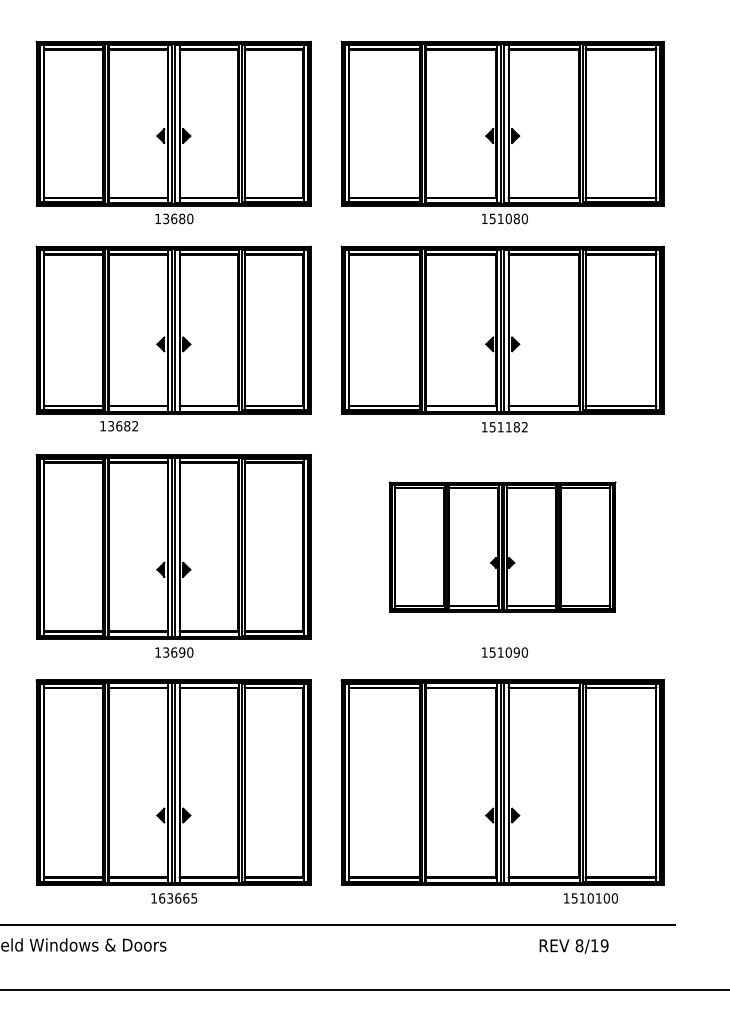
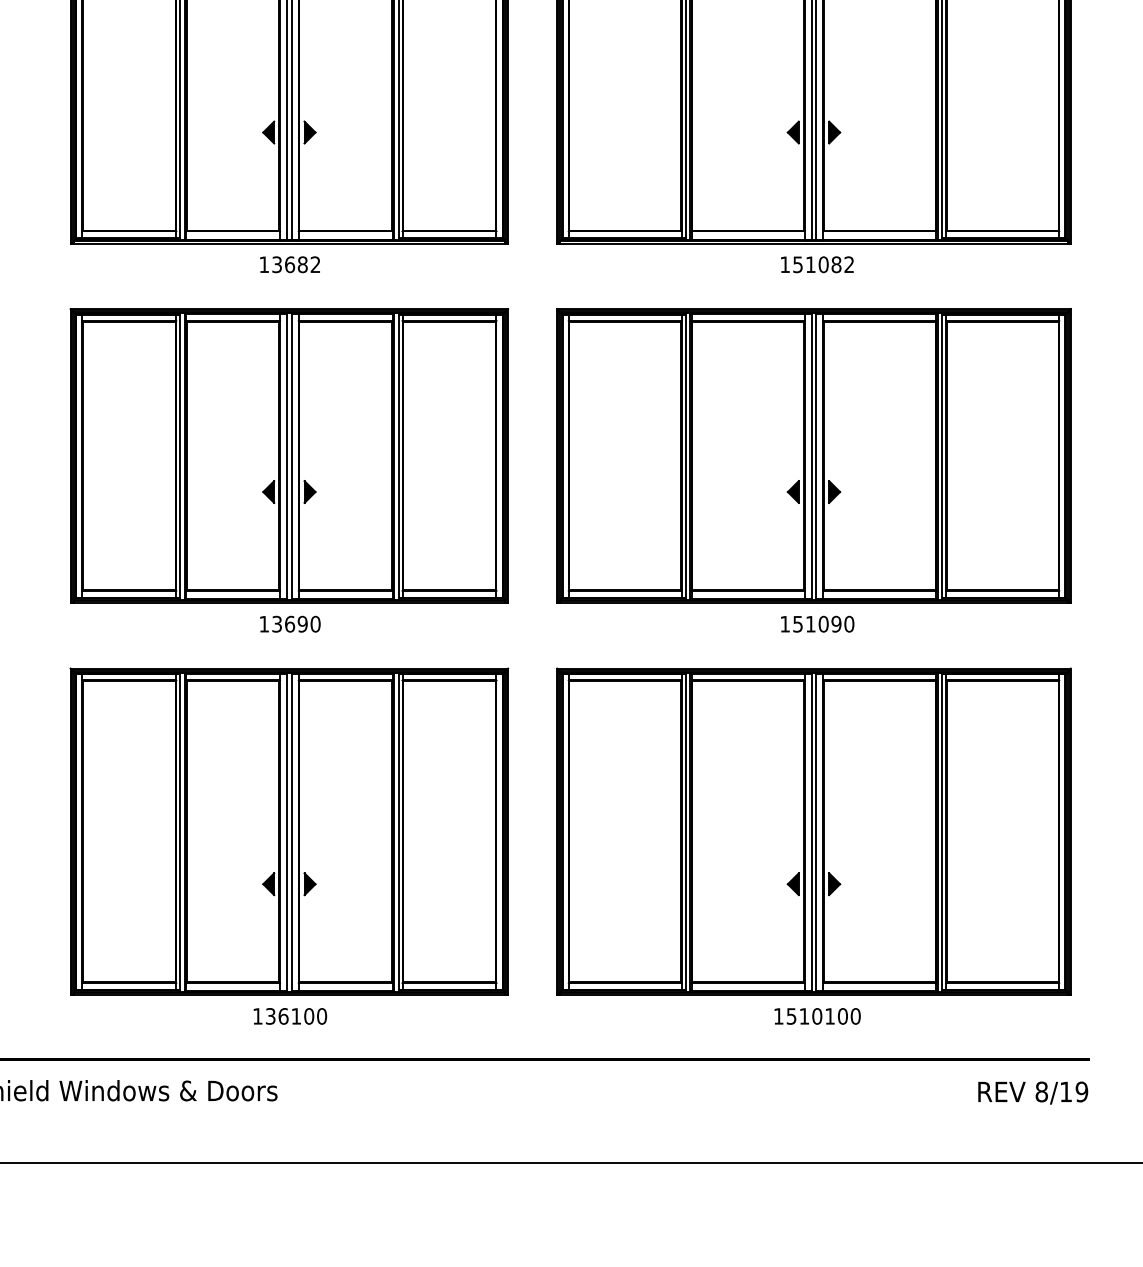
text: (118, 426) -> (288, 265), moved
text: (508, 427) -> (823, 265), 151182 -> 151082
part: (502, 546) -> (813, 455), size x1.43
text: (178, 898) -> (296, 1016), 163665 -> 136100
text: (590, 898) -> (816, 1016), moved
text: (573, 946) -> (1032, 1093), moved

